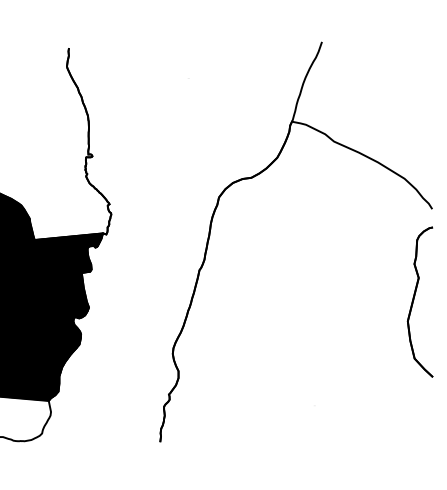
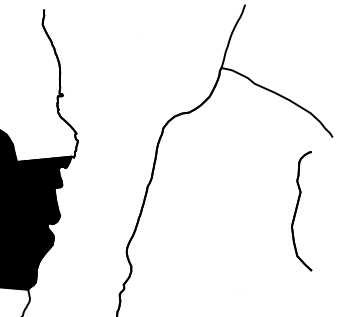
part: (419, 301) -> (301, 210), moved

